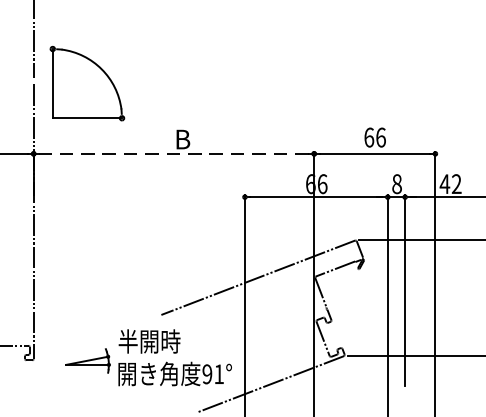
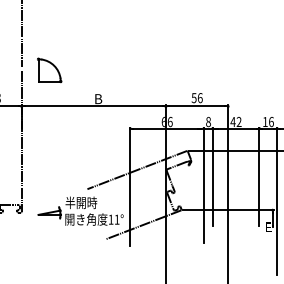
part: (87, 83) -> (49, 70), size x0.62
text: (367, 138) -> (193, 98), 66 -> 56
line: (173, 153) -> (93, 106), dashed -> solid
text: (206, 373) -> (110, 219), 91° -> 11°

